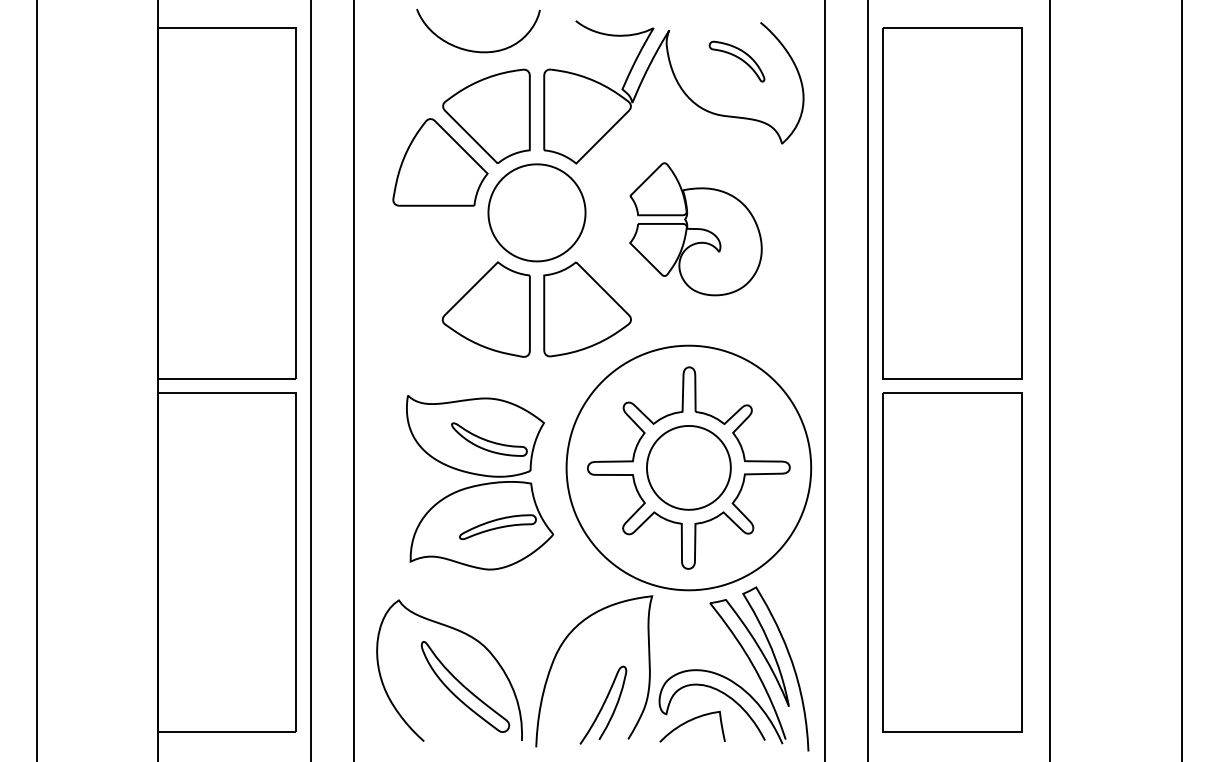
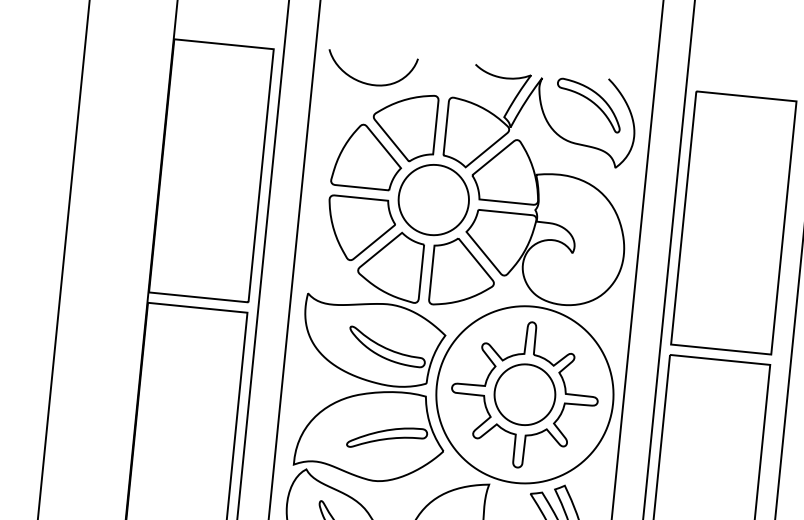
curve: (475, 50) -> (368, 83), moved
part: (736, 61) -> (588, 105), size x1.67
part: (695, 229) -> (546, 223), size x1.67
part: (440, 263) -> (360, 229), added
part: (479, 482) -> (372, 390), size x1.43

